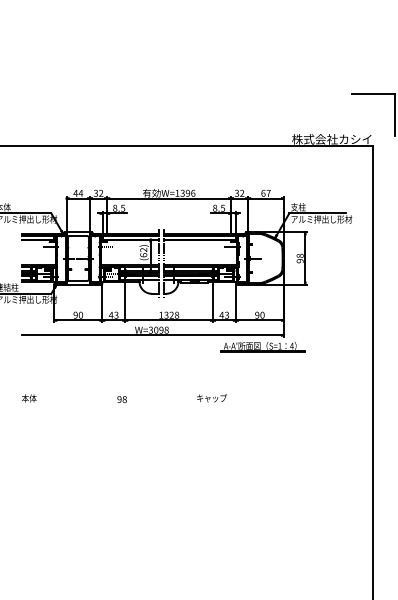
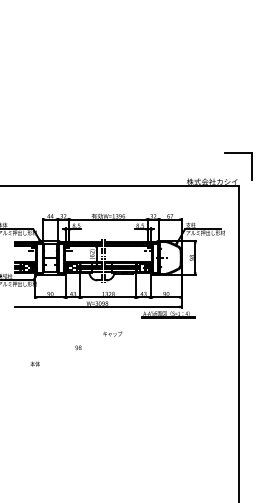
text: (28, 397) -> (34, 363), moved
text: (211, 397) -> (112, 333), moved

